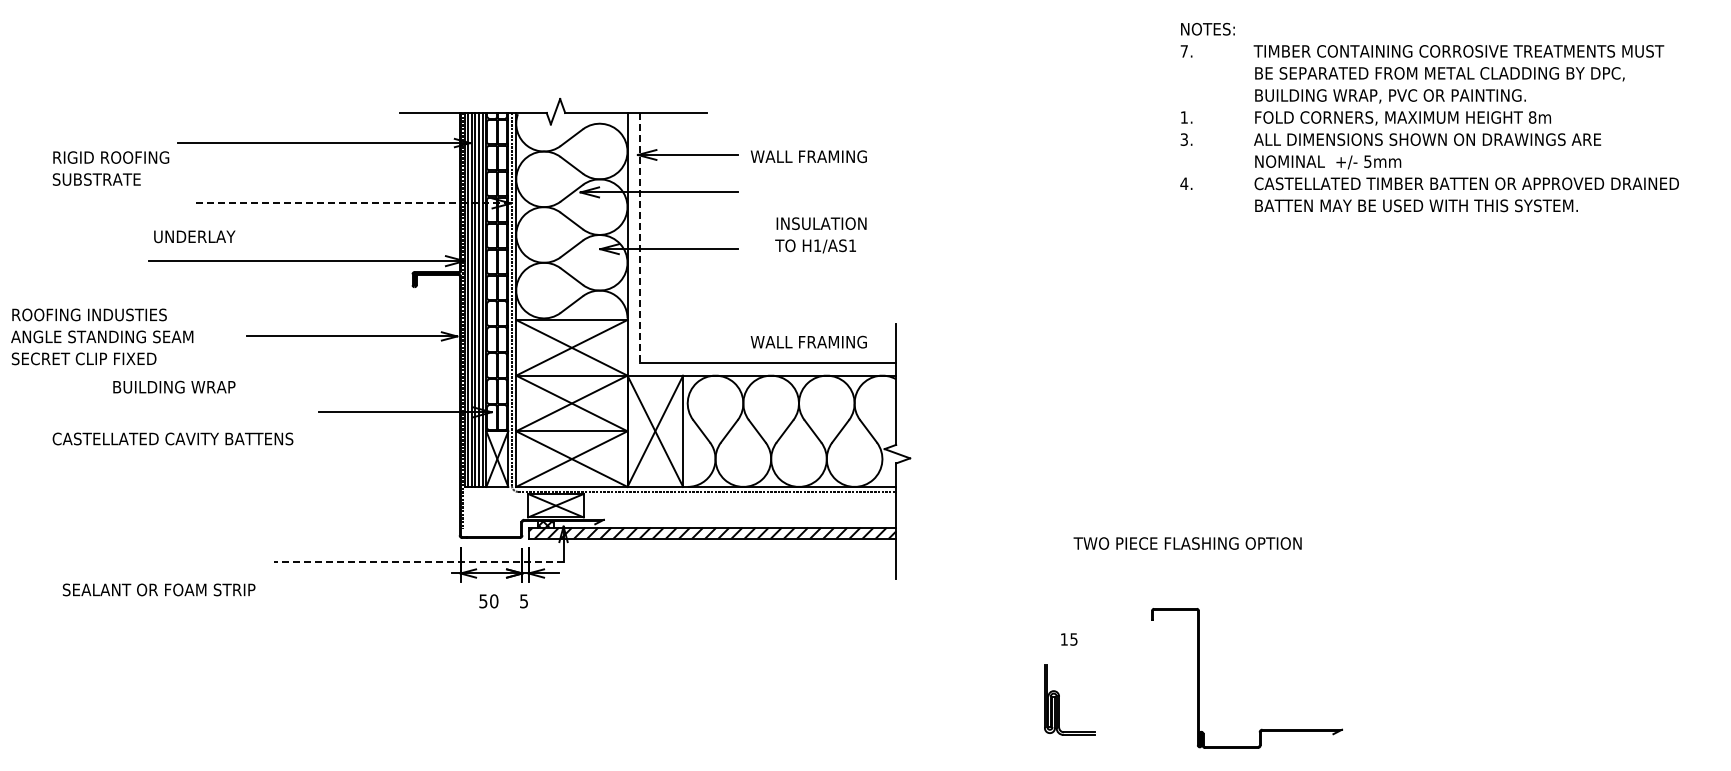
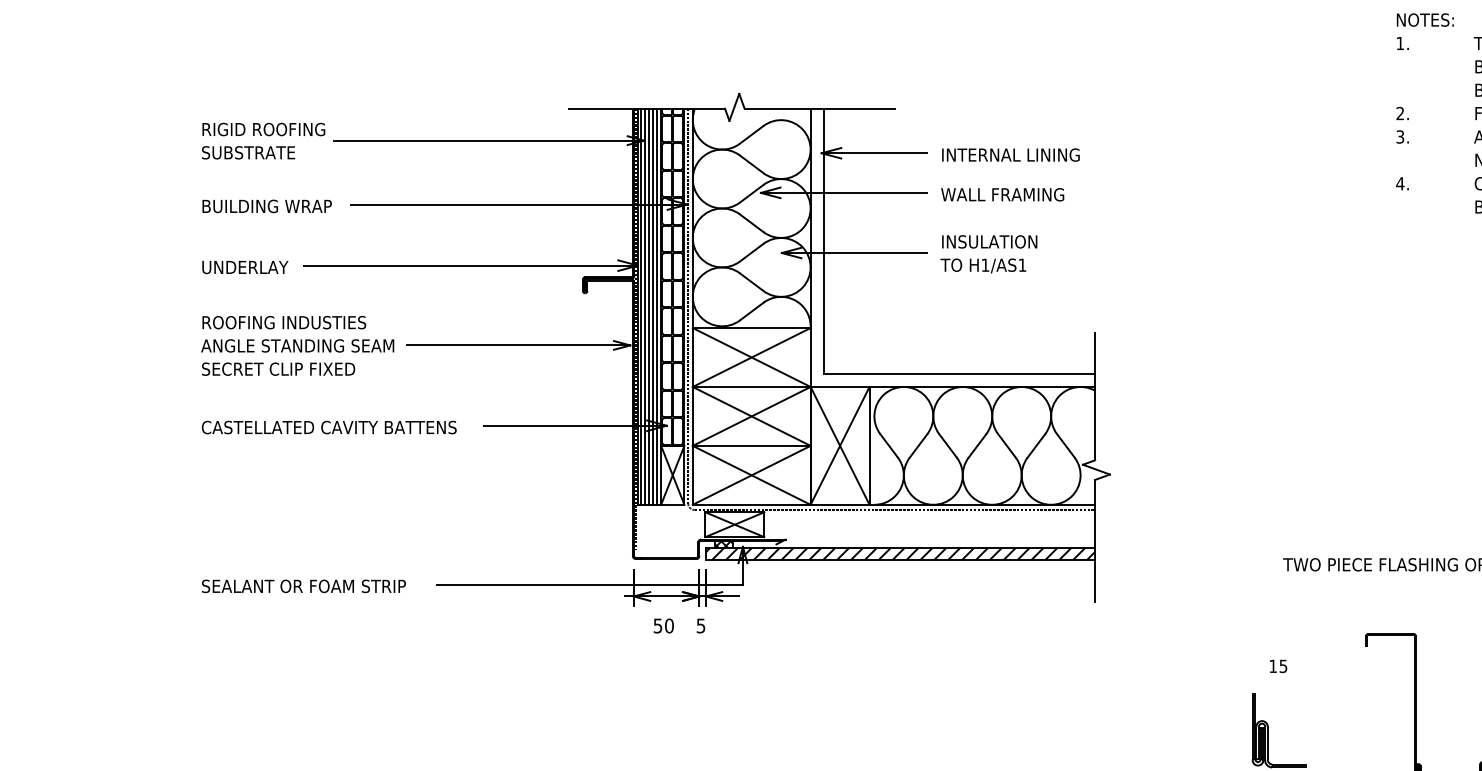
text: (1183, 51) -> (1399, 43), 7. -> 1.
text: (1183, 117) -> (1399, 113), 1. -> 2.
text: (815, 156) -> (1009, 154), WALL FRAMING -> INTERNAL LINING
text: (110, 168) -> (263, 141), moved
line: (352, 203) -> (519, 204), dashed -> solid
text: (820, 235) -> (988, 254), moved
text: (194, 236) -> (245, 267), moved
line: (639, 238) -> (823, 241), dashed -> solid
text: (102, 336) -> (297, 345), moved
text: (808, 341) -> (1002, 194), moved
text: (174, 386) -> (267, 205), moved
text: (172, 438) -> (328, 427), moved
line: (419, 562) -> (590, 584), dashed -> solid
text: (158, 589) -> (303, 585), moved

